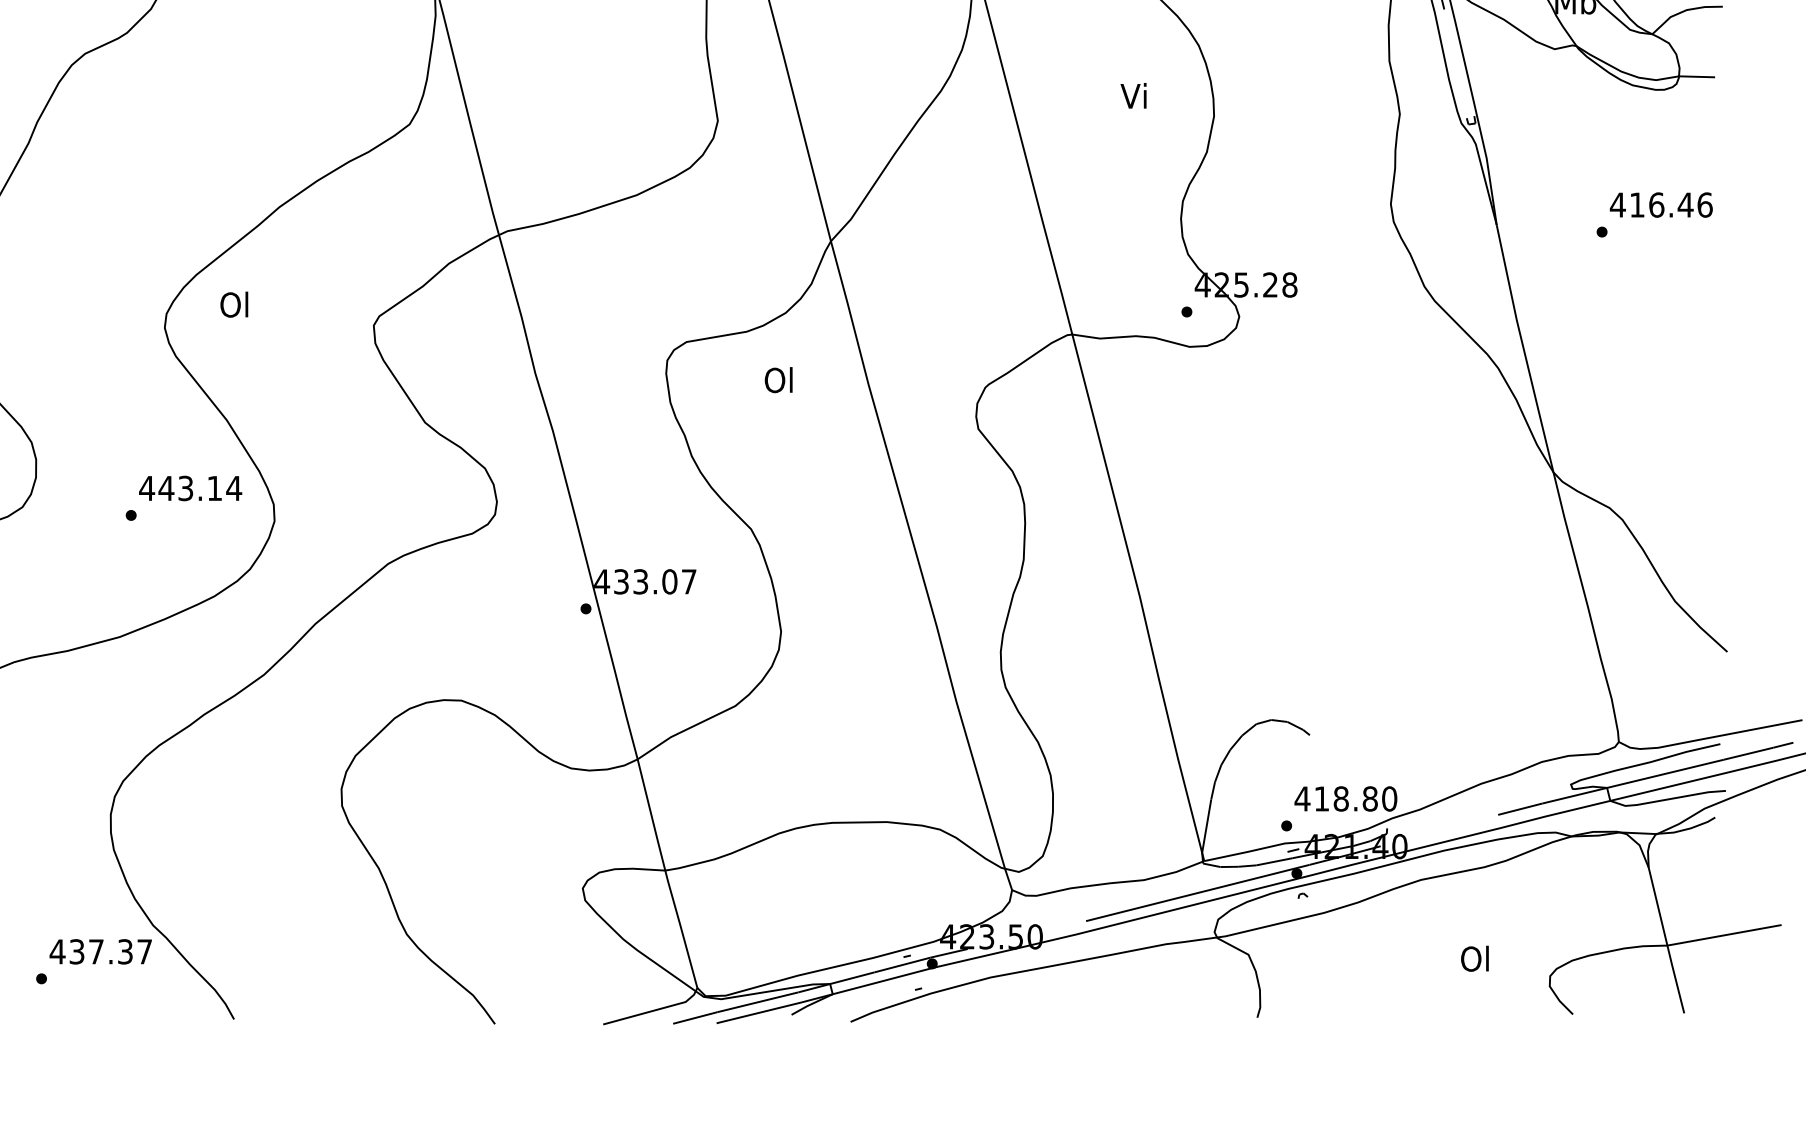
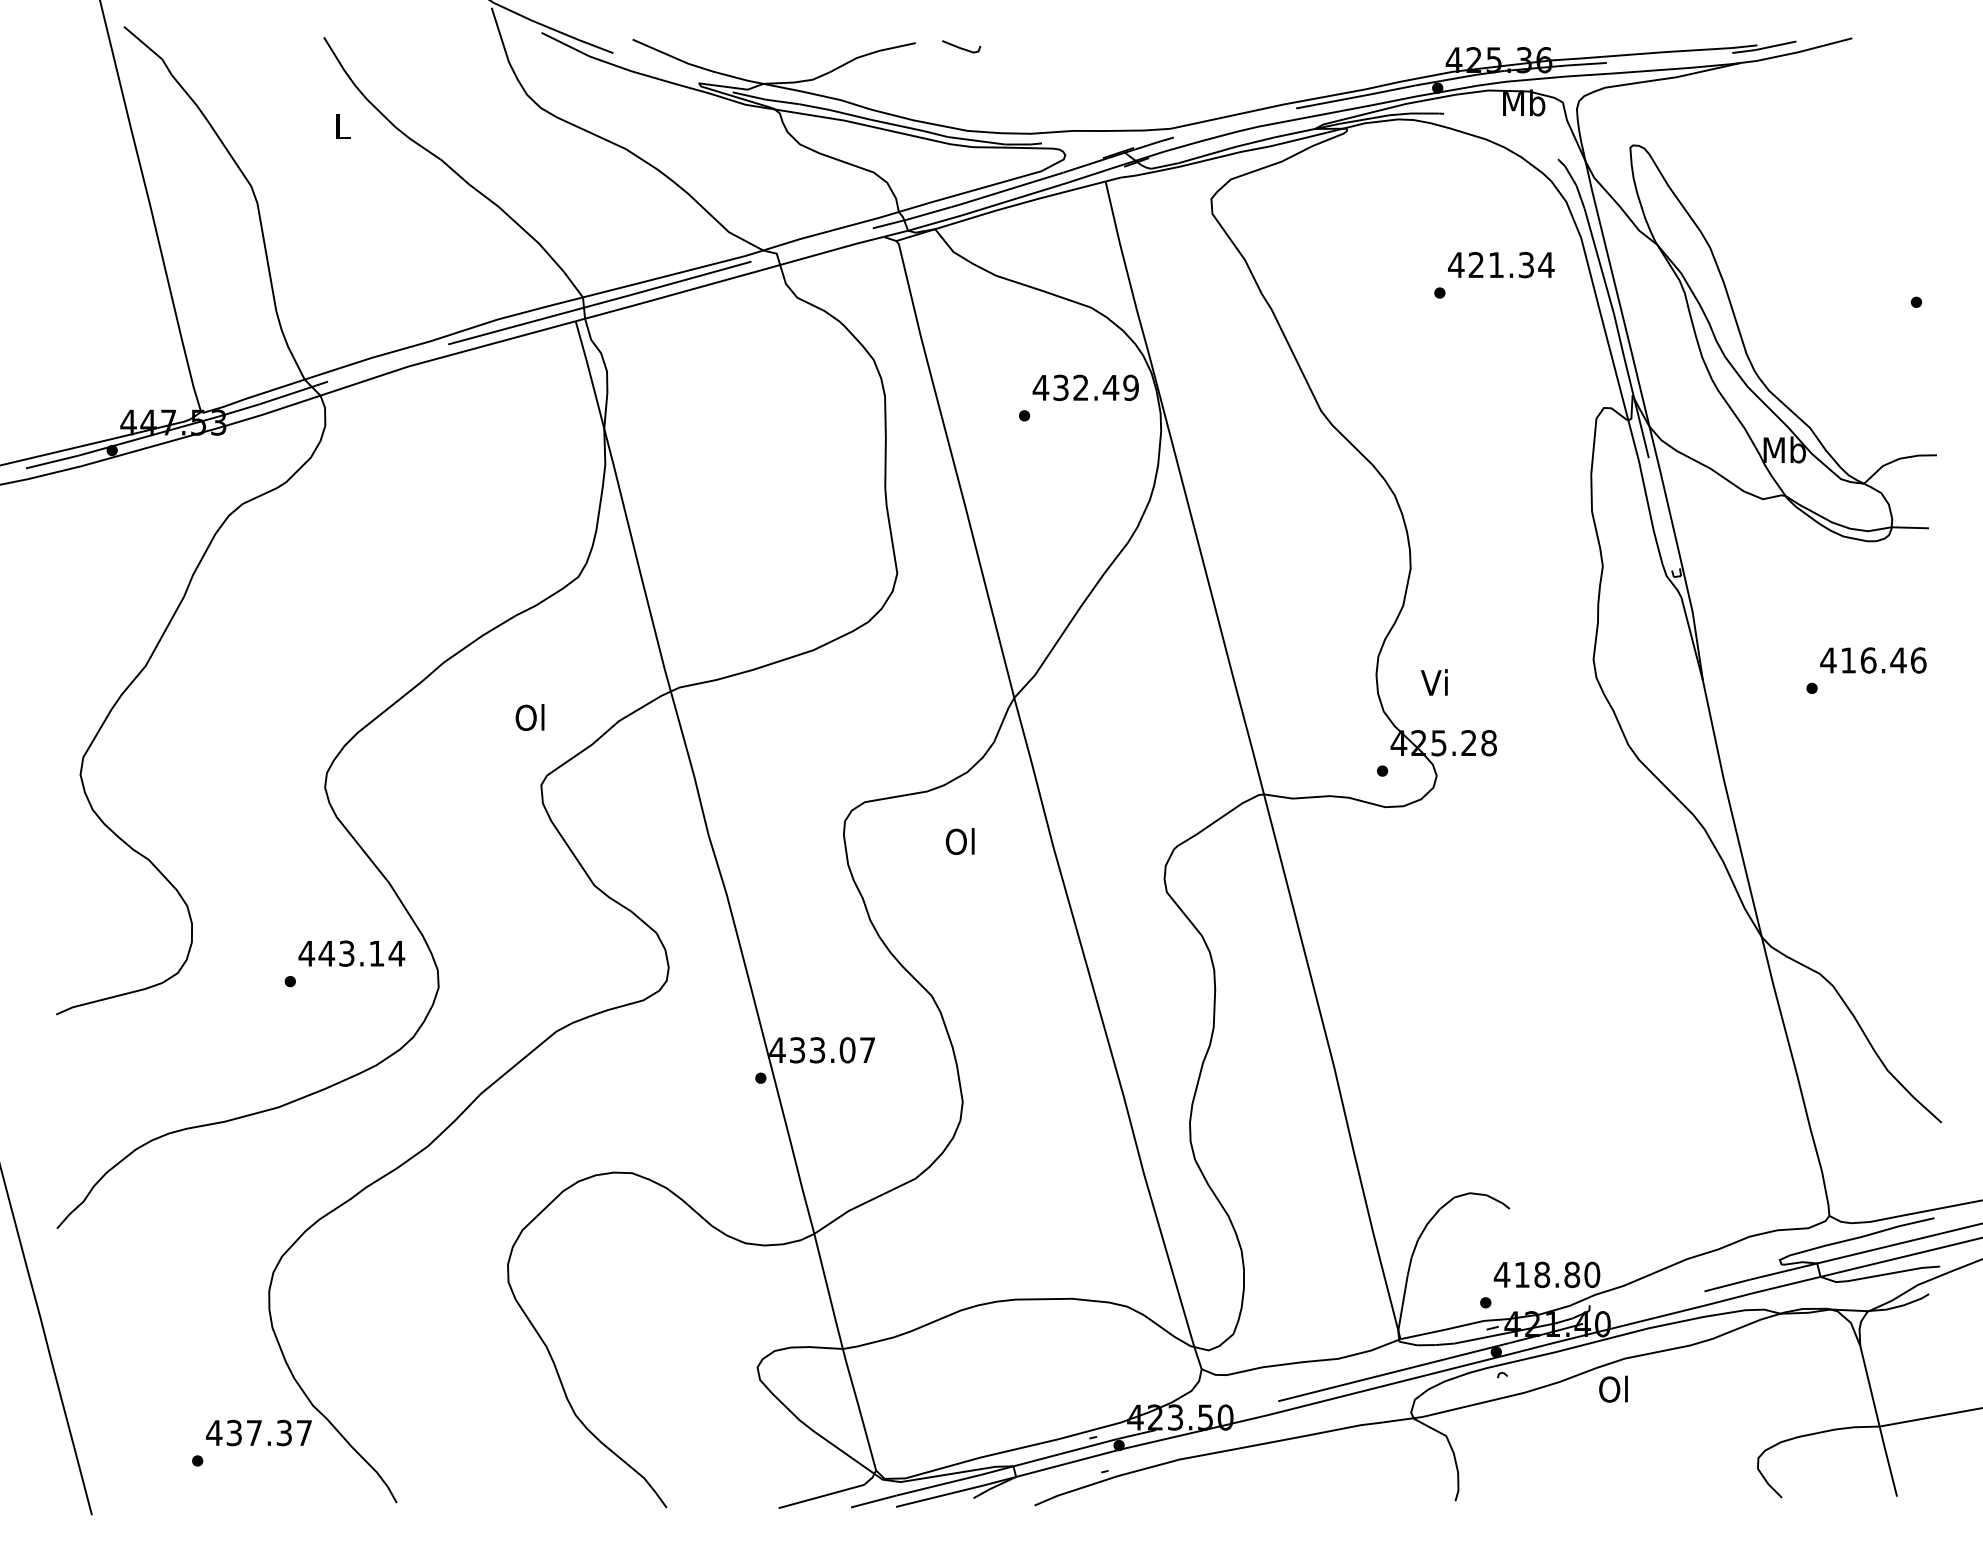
text: (1133, 95) -> (1434, 682), moved
text: (233, 304) -> (529, 717), moved
text: (1474, 958) -> (1613, 1388), moved

